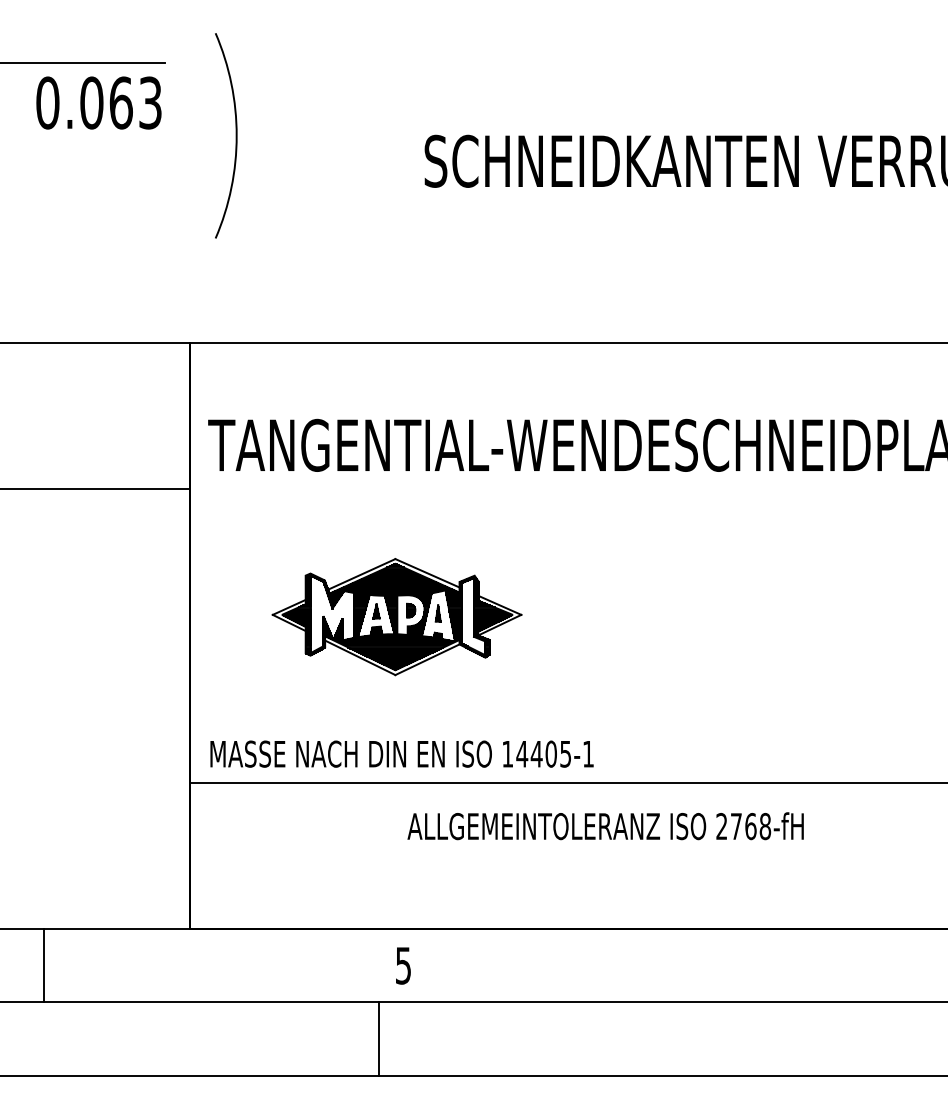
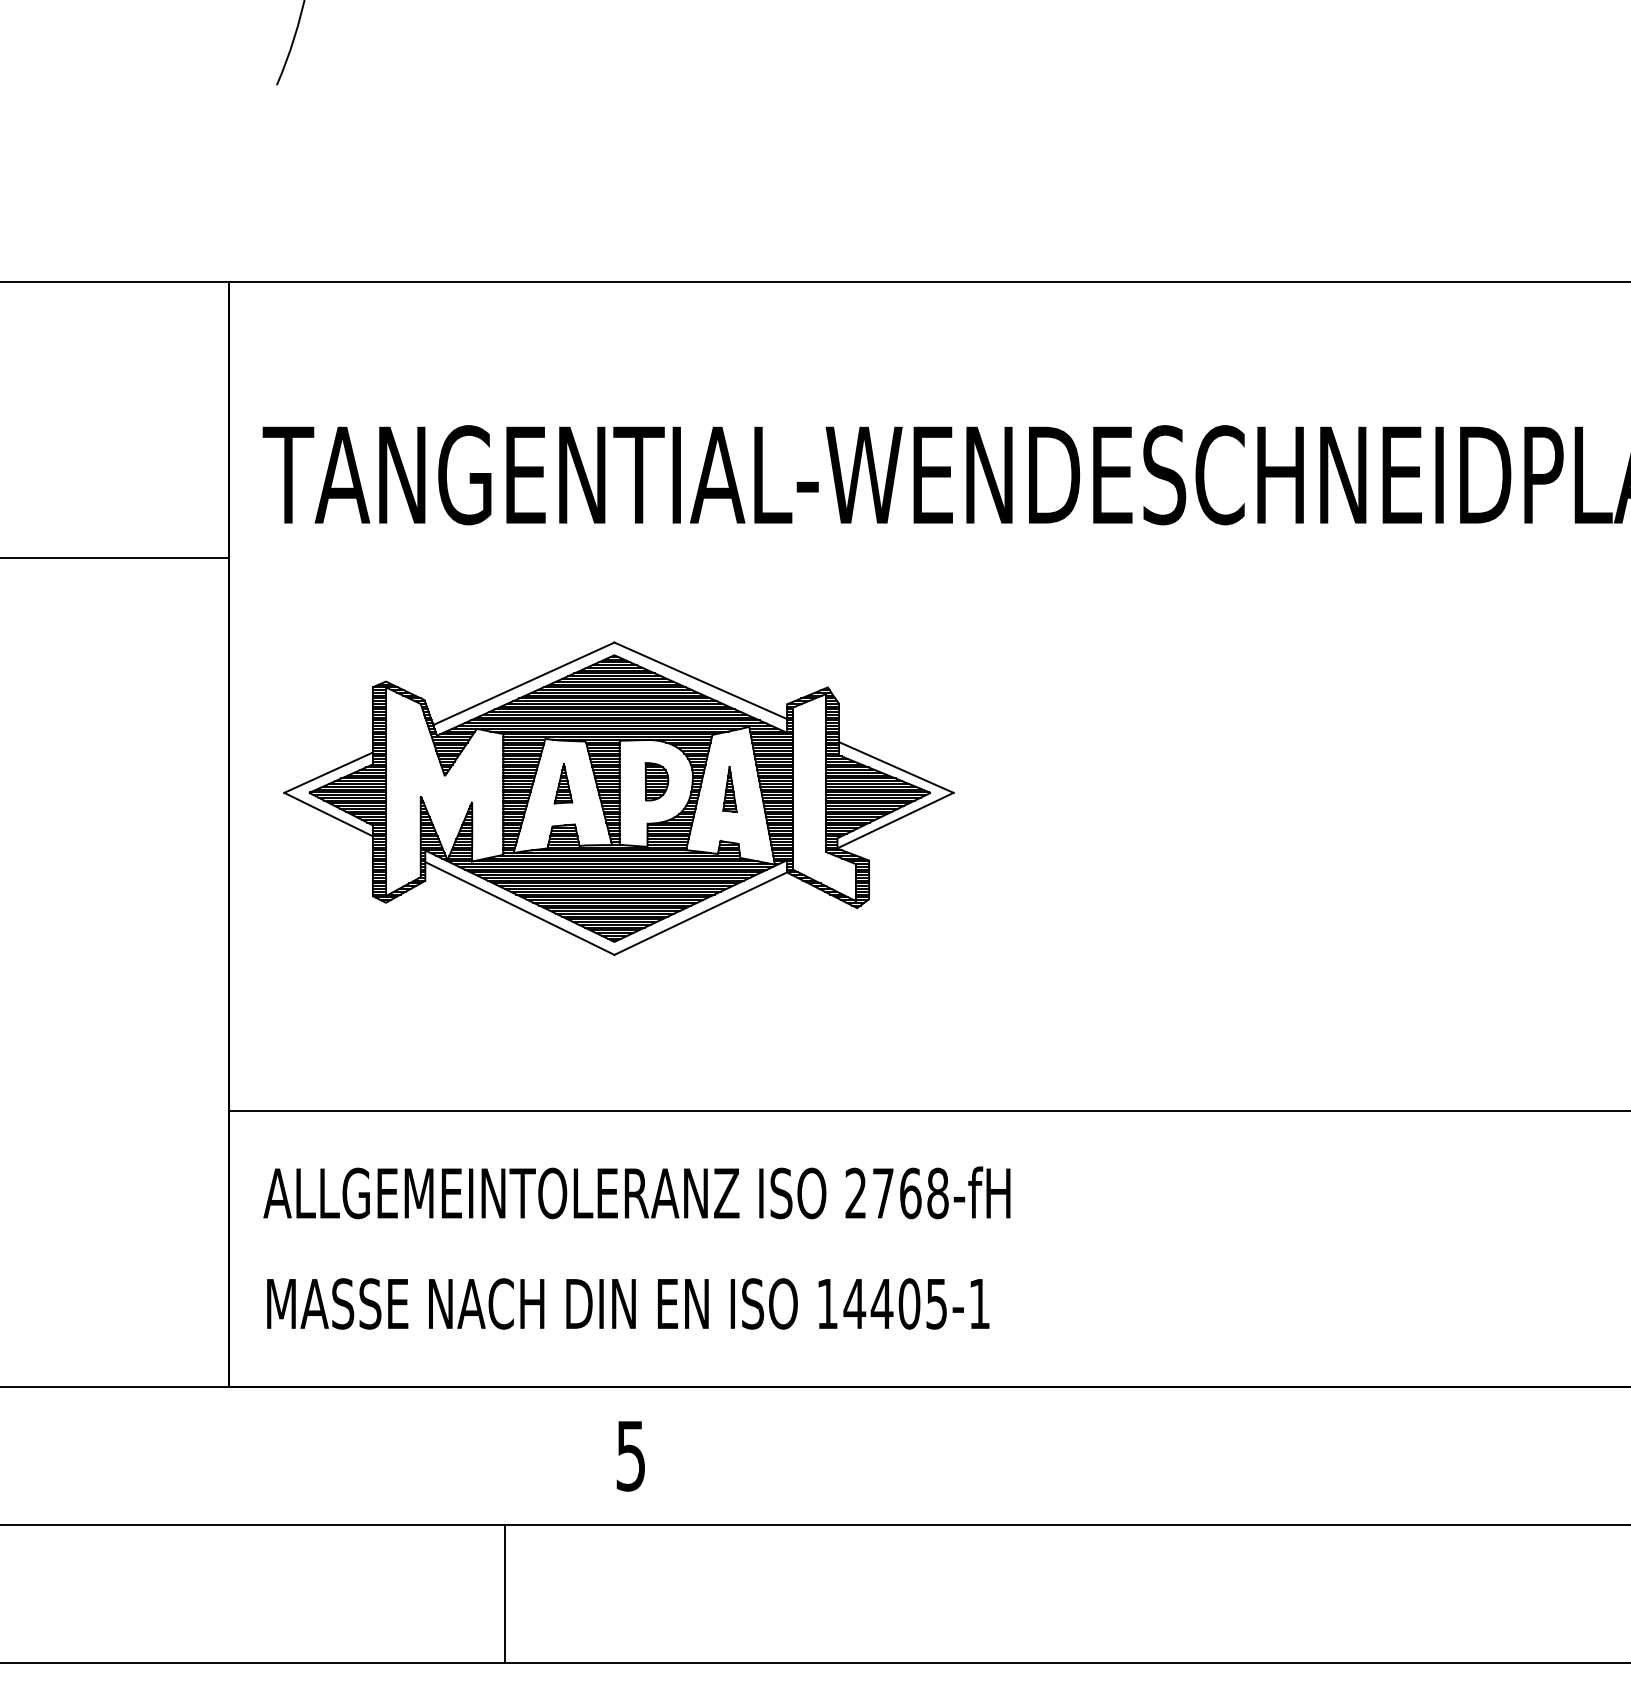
part: (396, 616) -> (617, 797), size x1.43
text: (401, 753) -> (627, 1302), moved
text: (605, 826) -> (636, 1193), moved
line: (378, 1038) -> (504, 1592), moved

